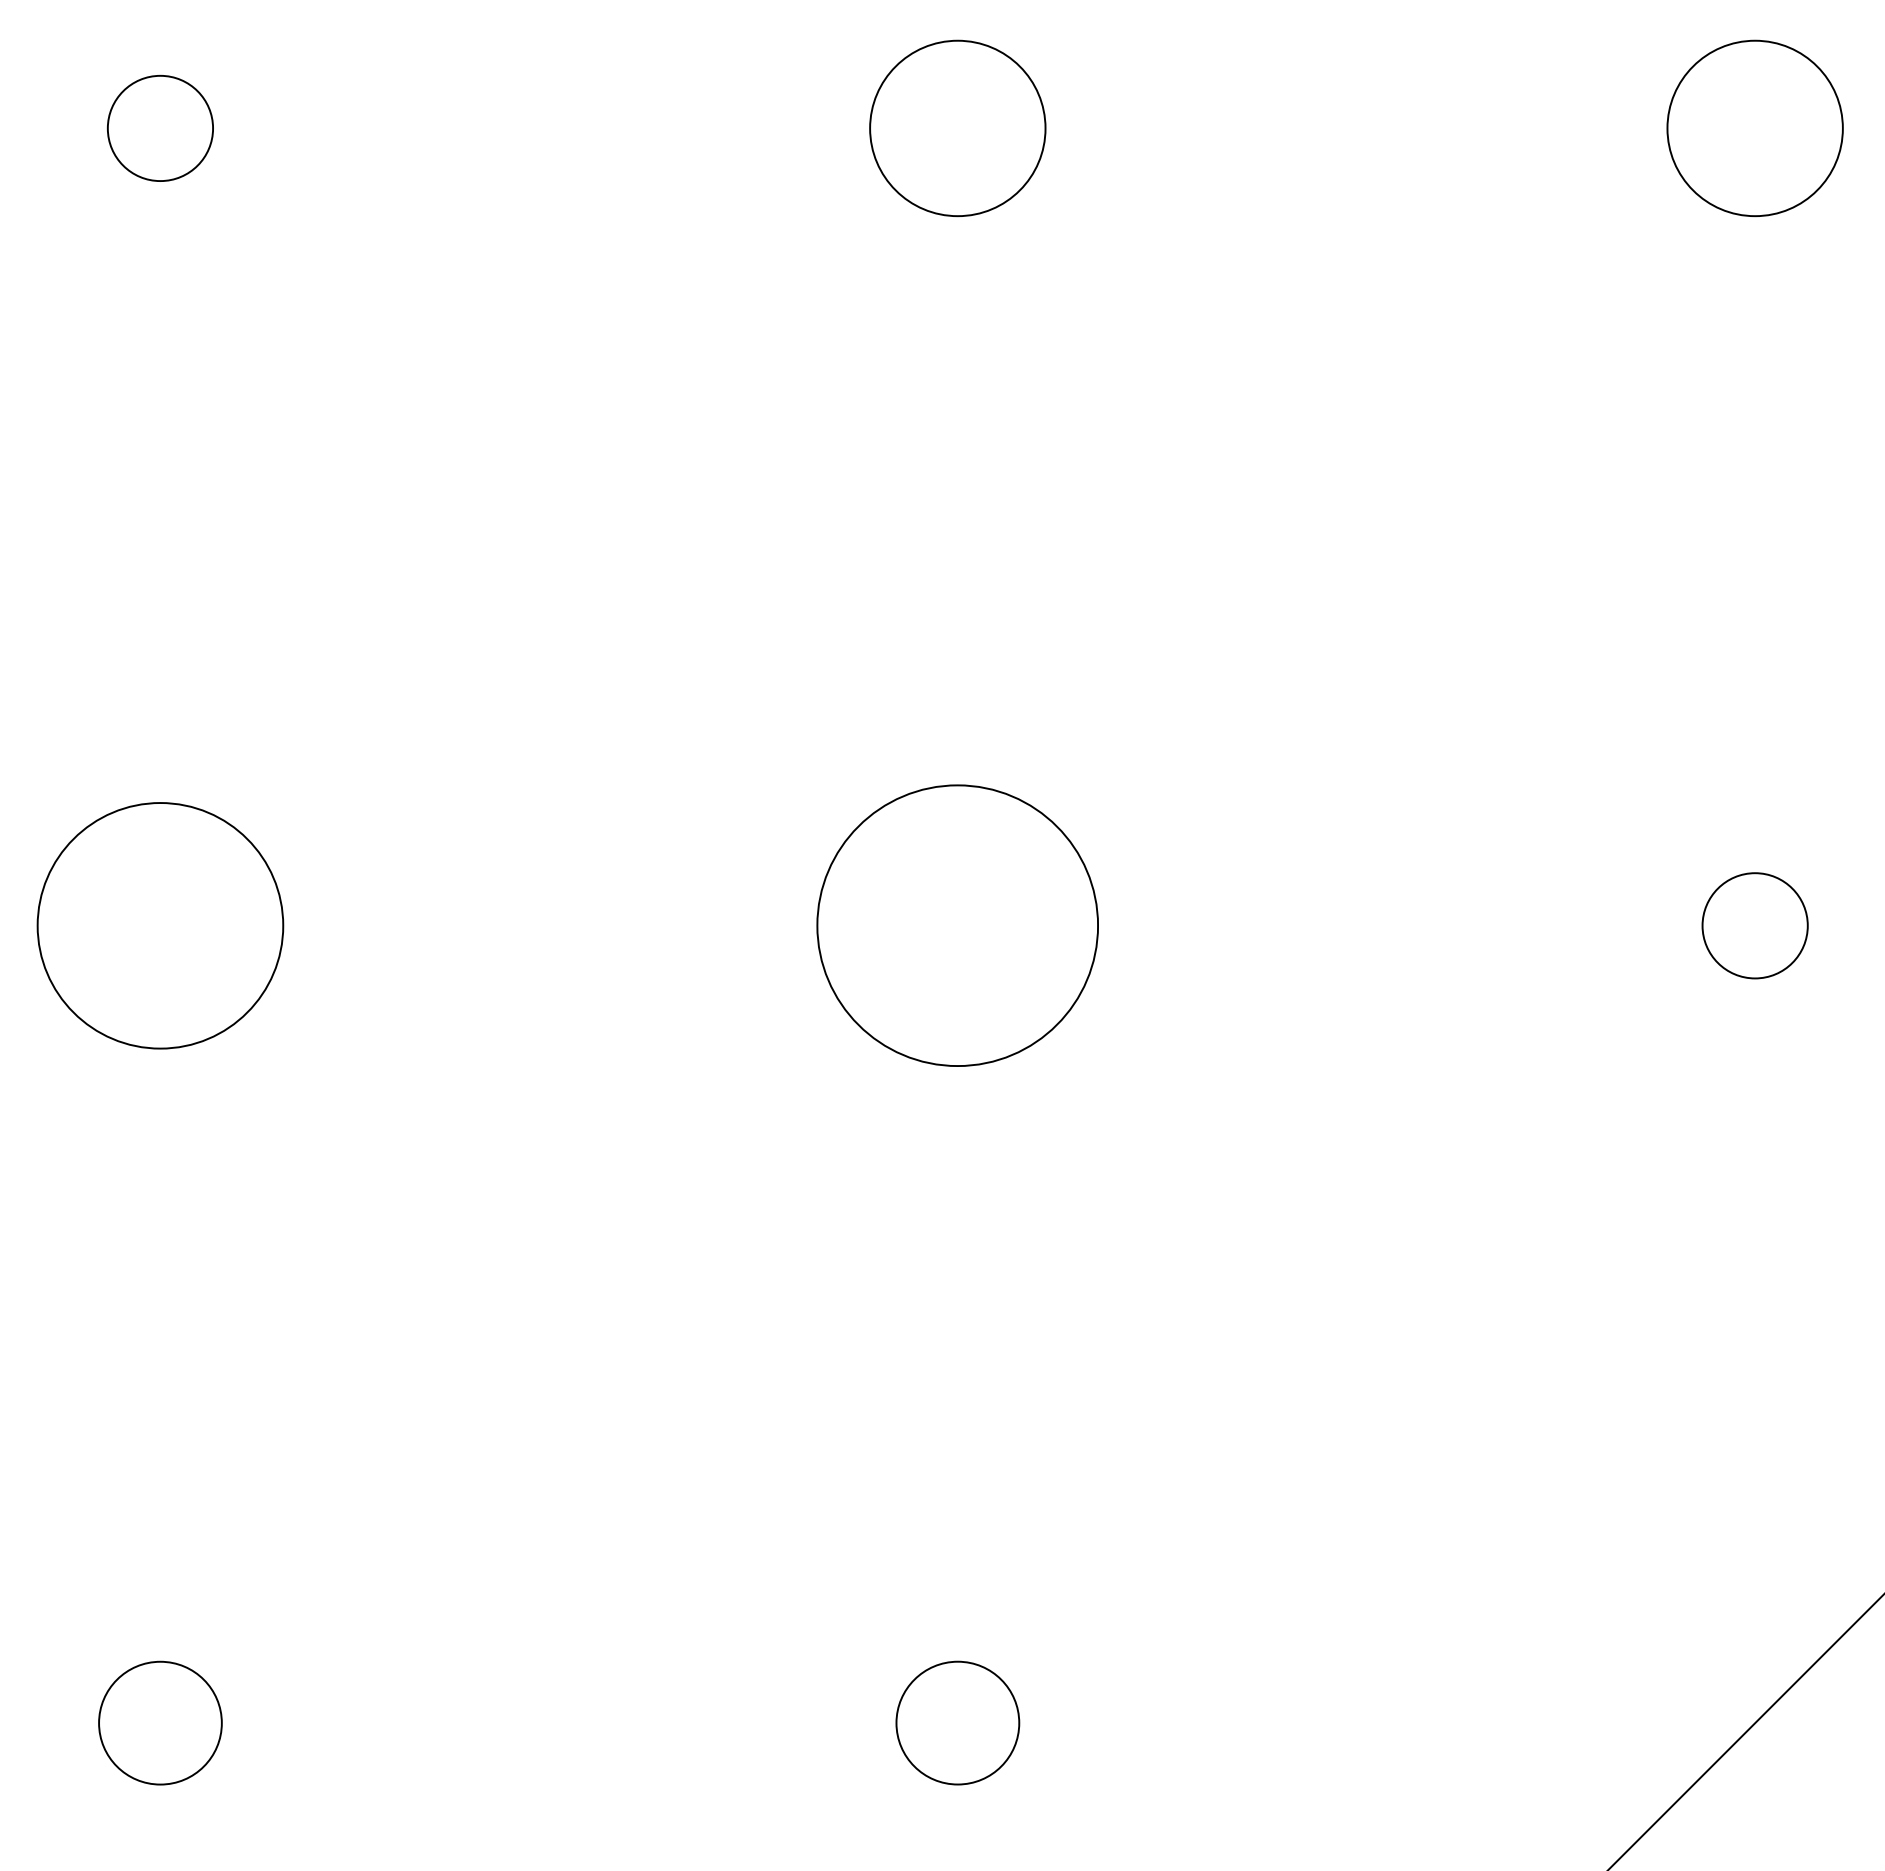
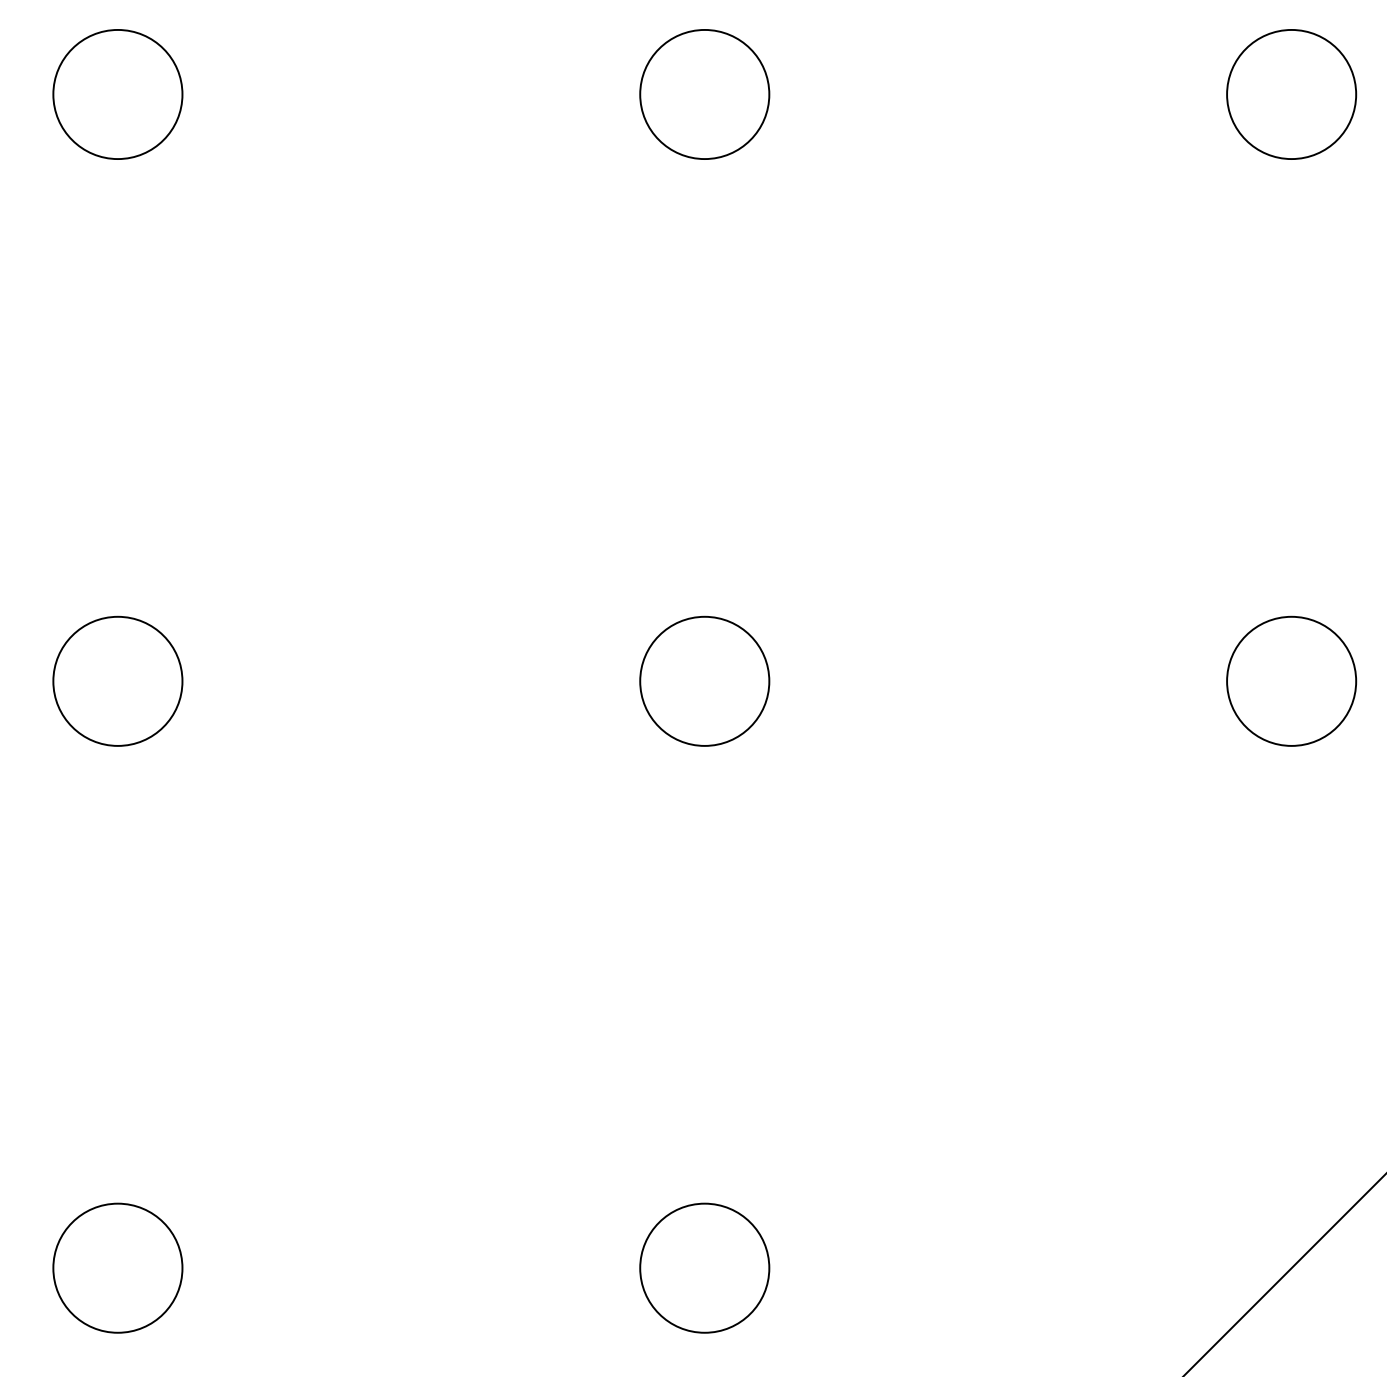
circle: (160, 128) -> (117, 94), size x1.67
circle: (160, 925) -> (117, 681), size x0.71
circle: (957, 925) -> (704, 681), size x0.62
circle: (1754, 925) -> (1291, 681), size x1.67
circle: (160, 1722) -> (117, 1267), size x1.43
circle: (957, 1722) -> (704, 1267), size x1.43

